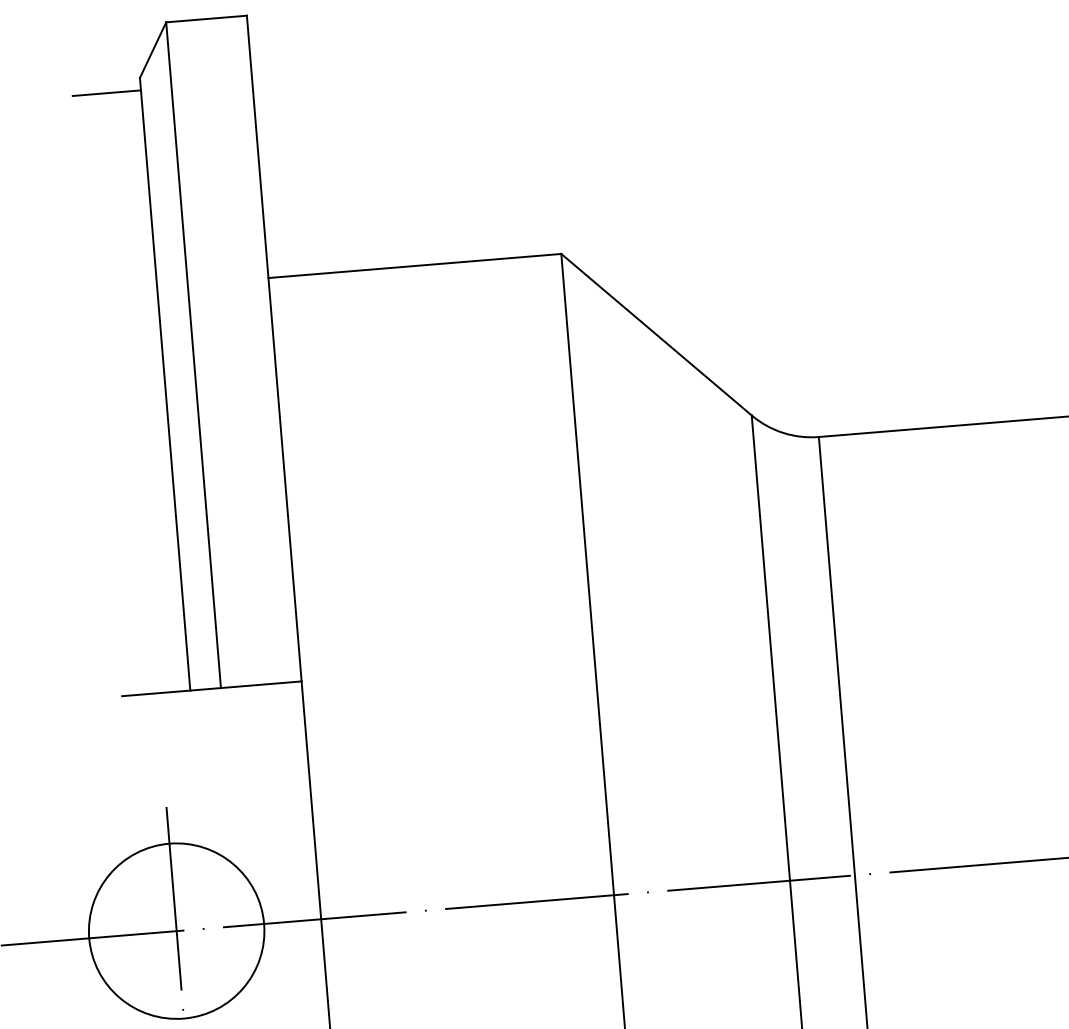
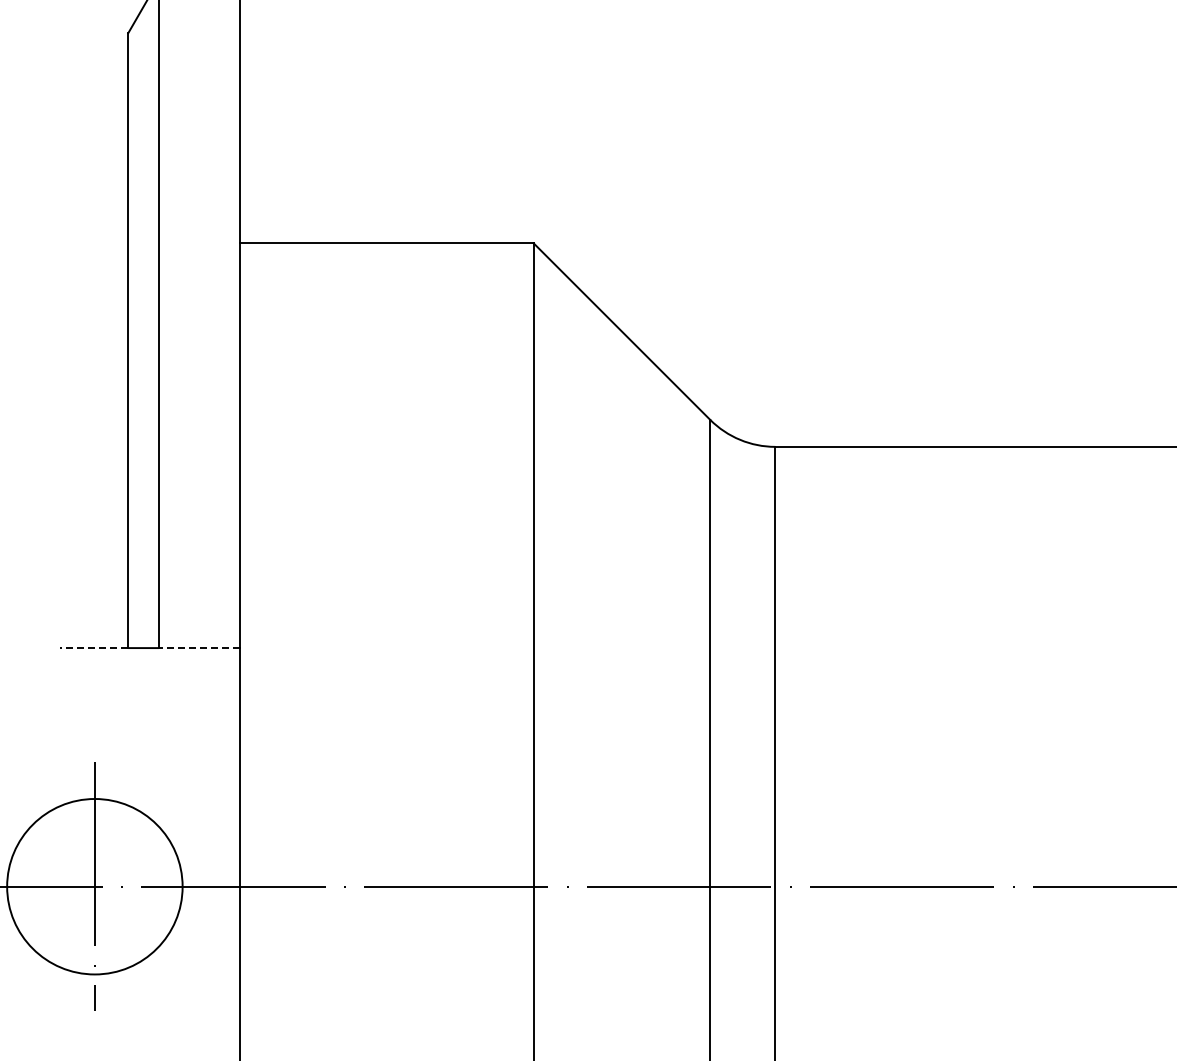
line: (106, 92) -> (93, 45), removed
line: (260, 685) -> (198, 648), solid -> dashed
line: (155, 693) -> (93, 648), solid -> dashed

